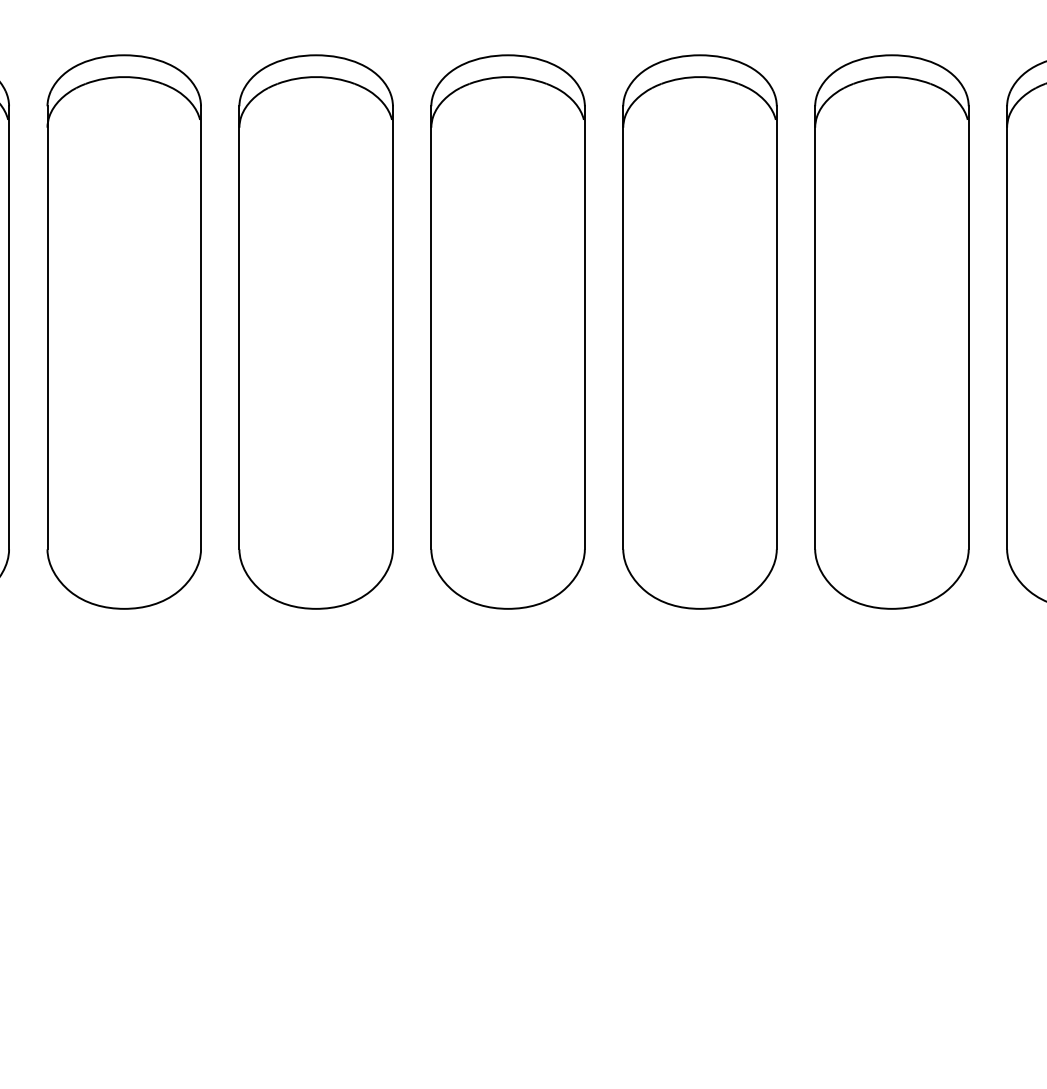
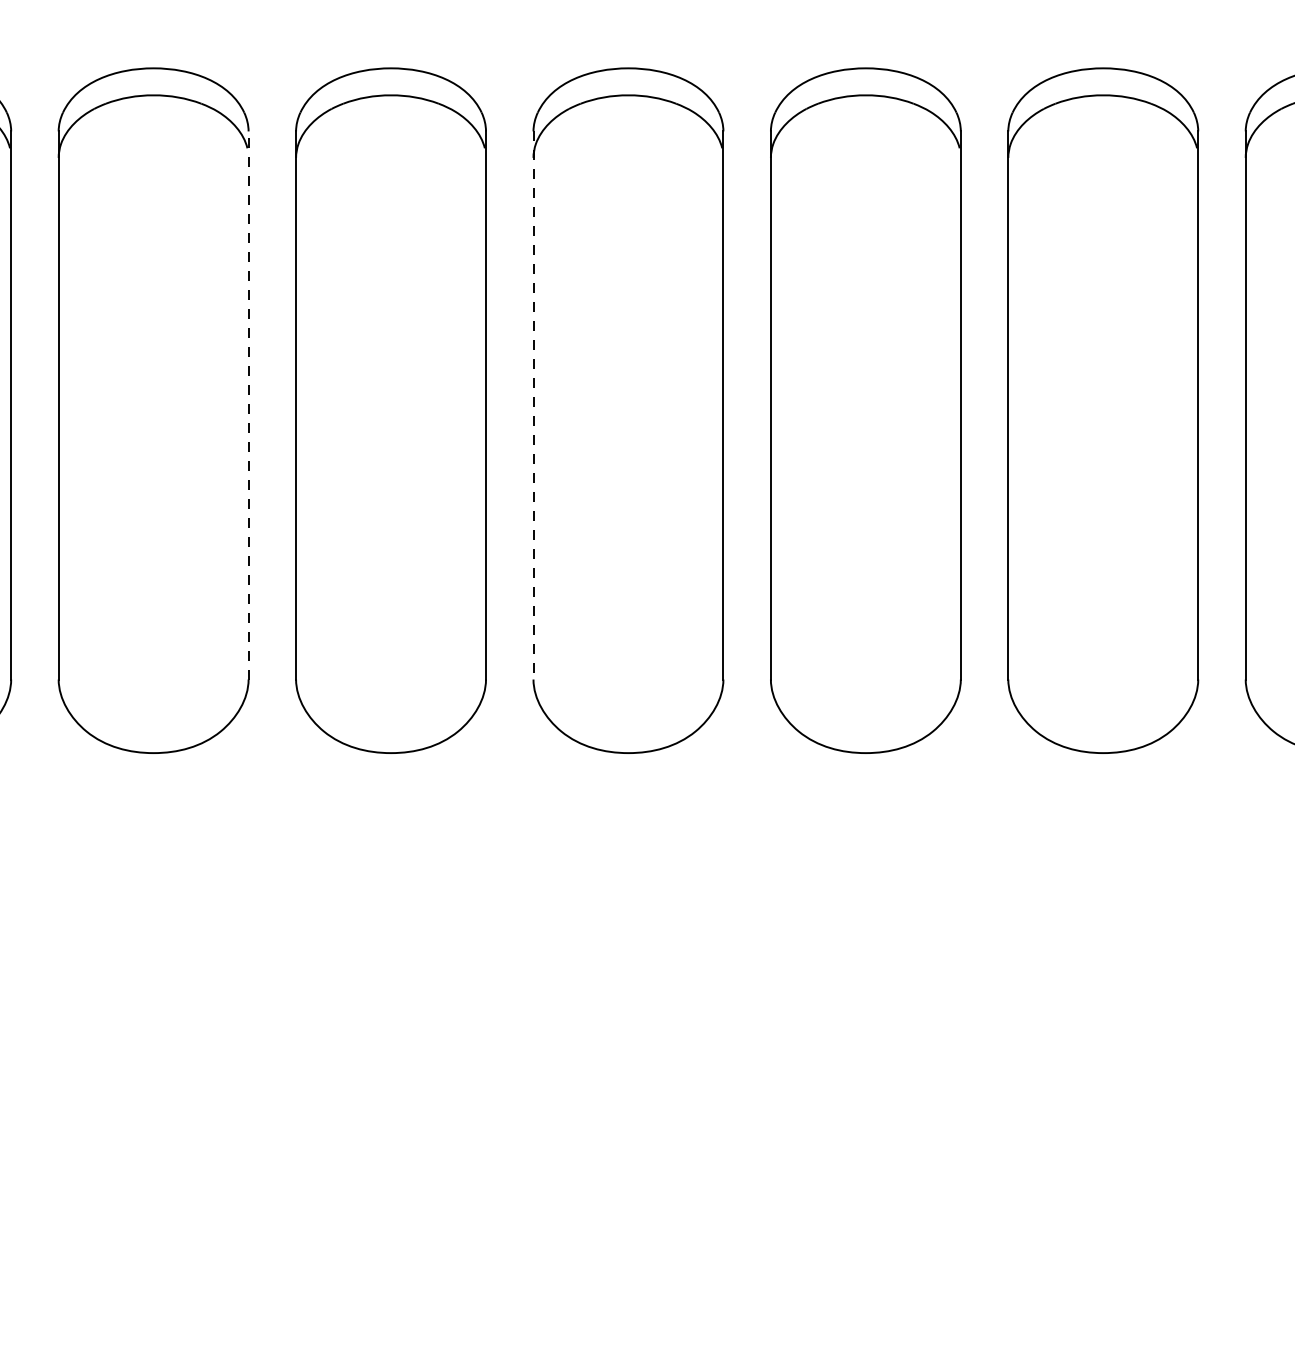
line: (200, 327) -> (248, 404), solid -> dashed
line: (431, 327) -> (533, 405), solid -> dashed

